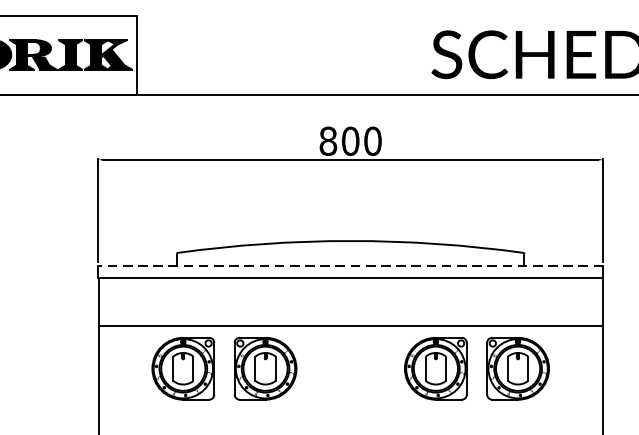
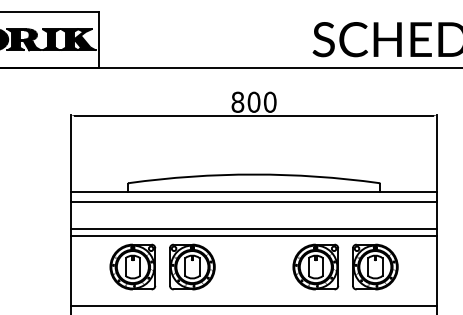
line: (351, 265) -> (254, 192), dashed -> solid
line: (349, 315) -> (253, 228), added
line: (349, 421) -> (253, 305), added

